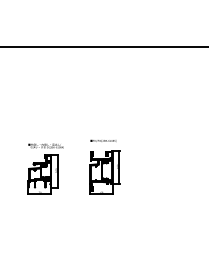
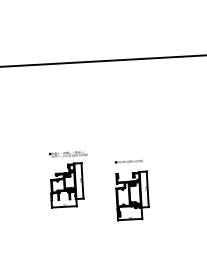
part: (45, 168) -> (69, 178), moved

